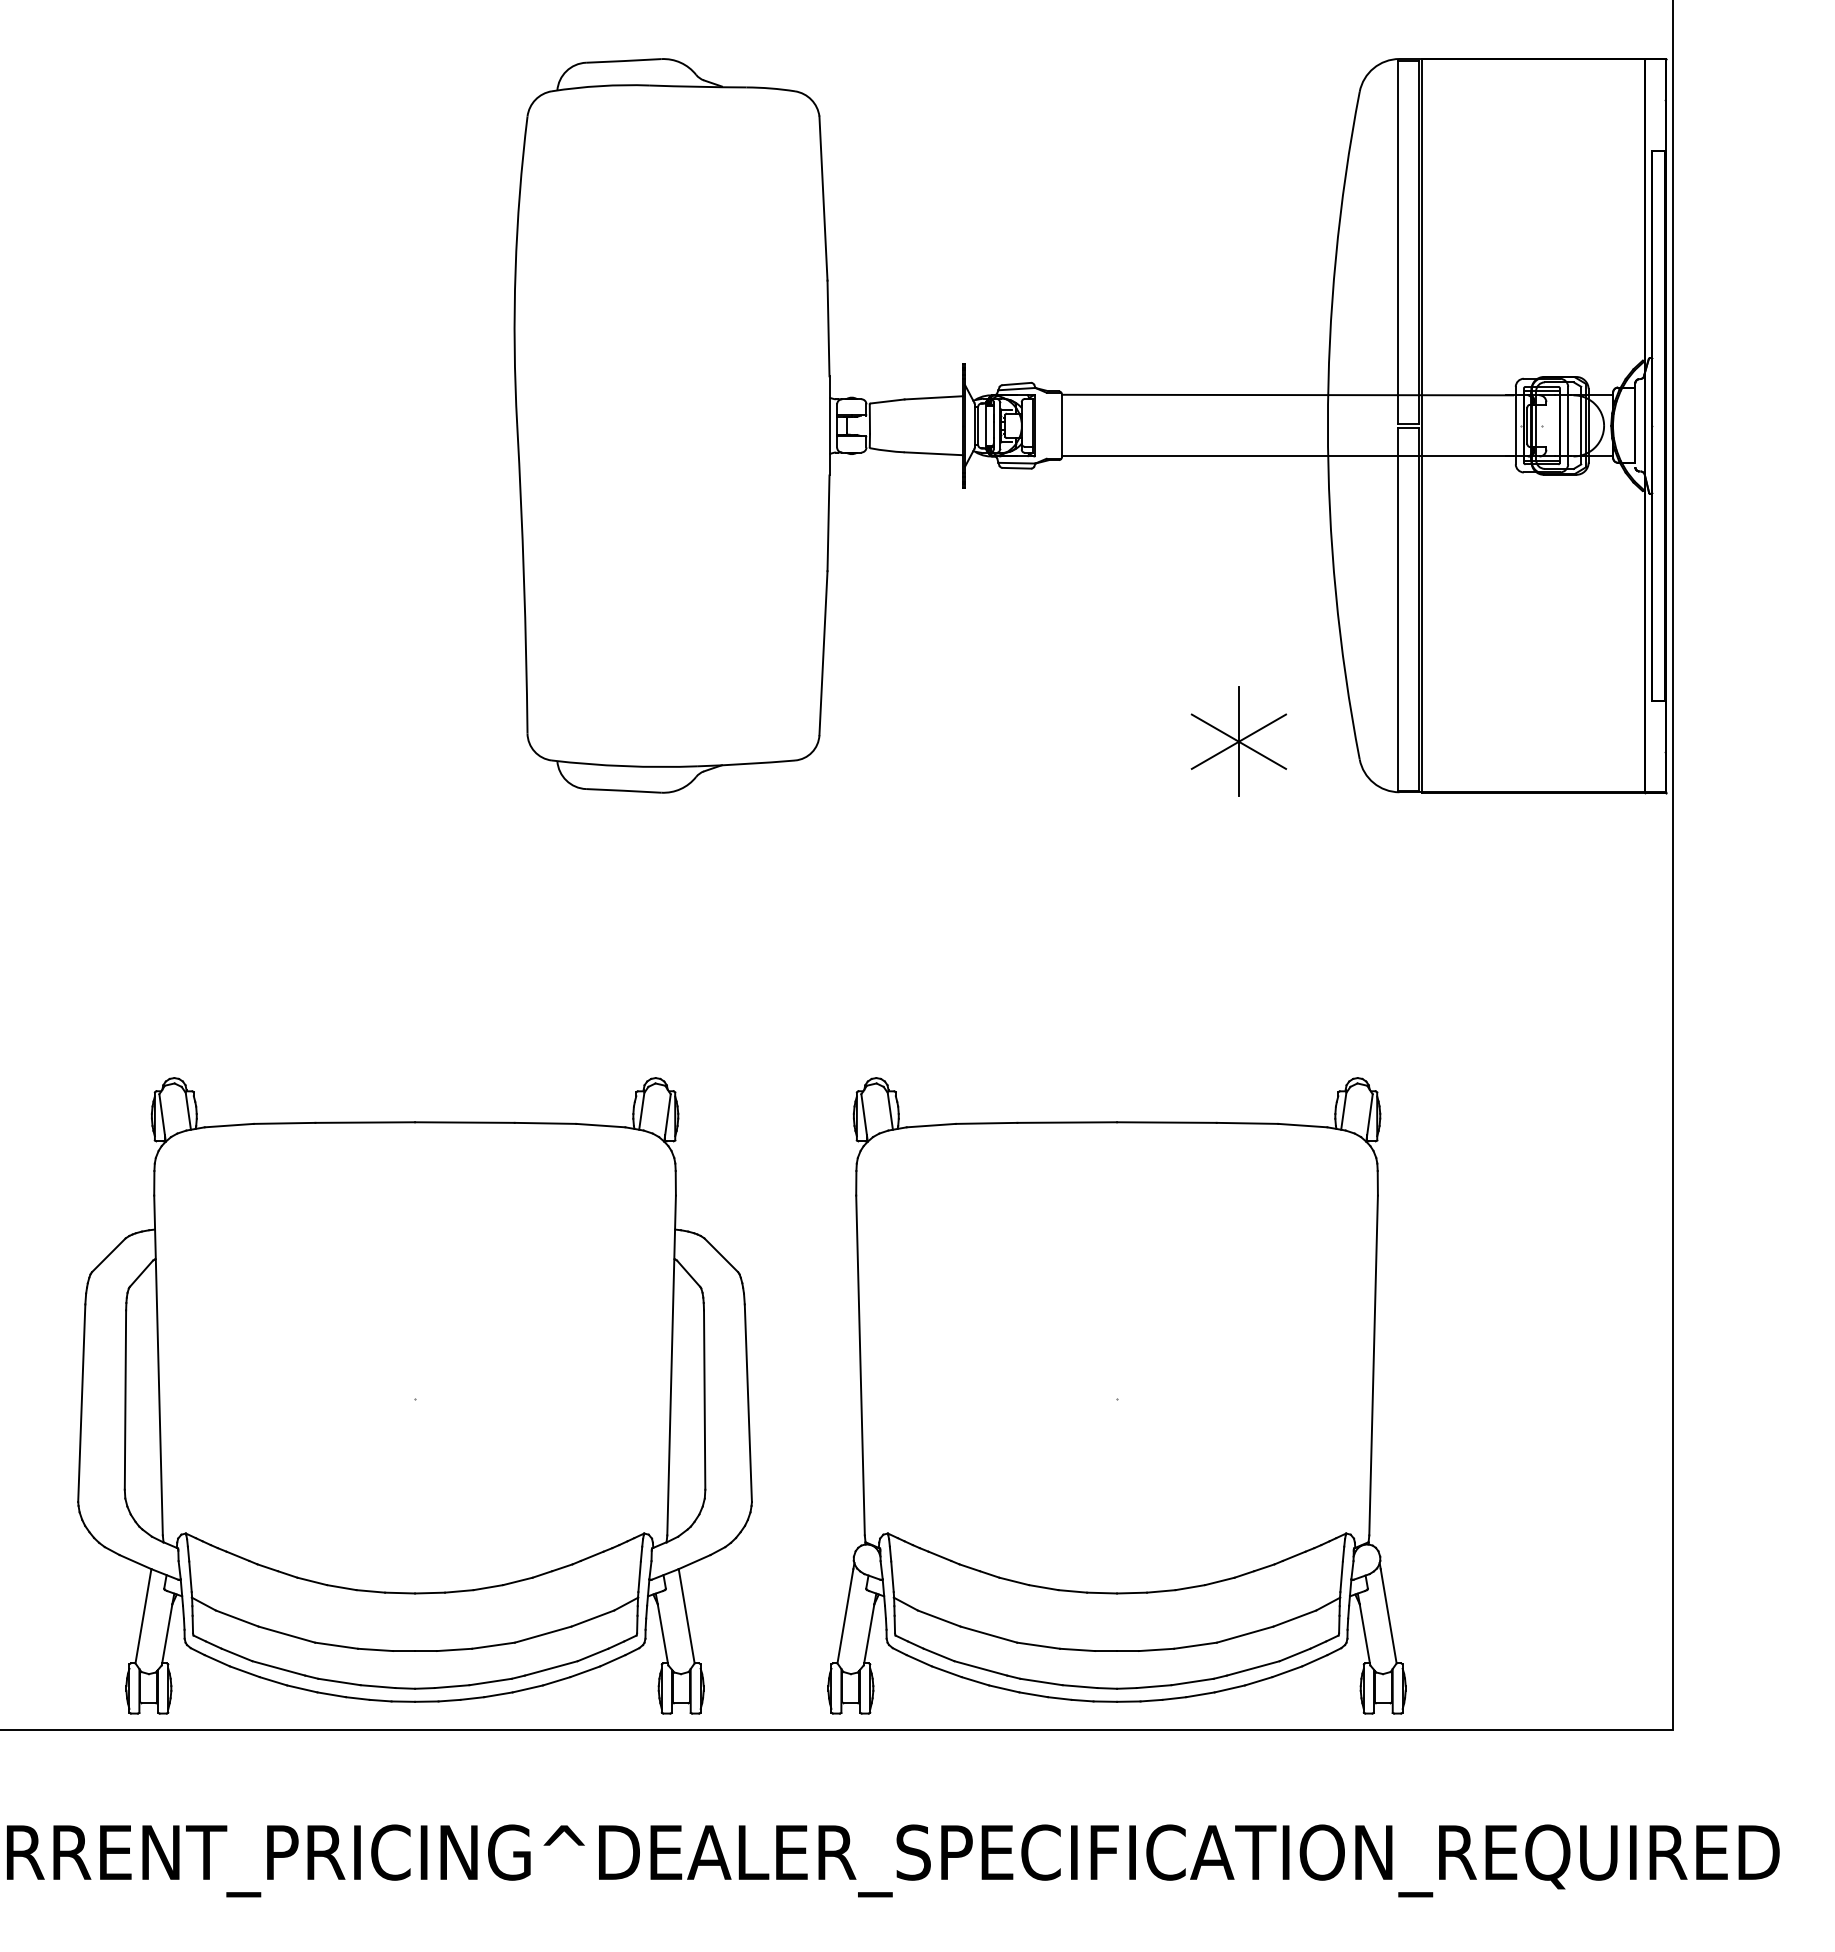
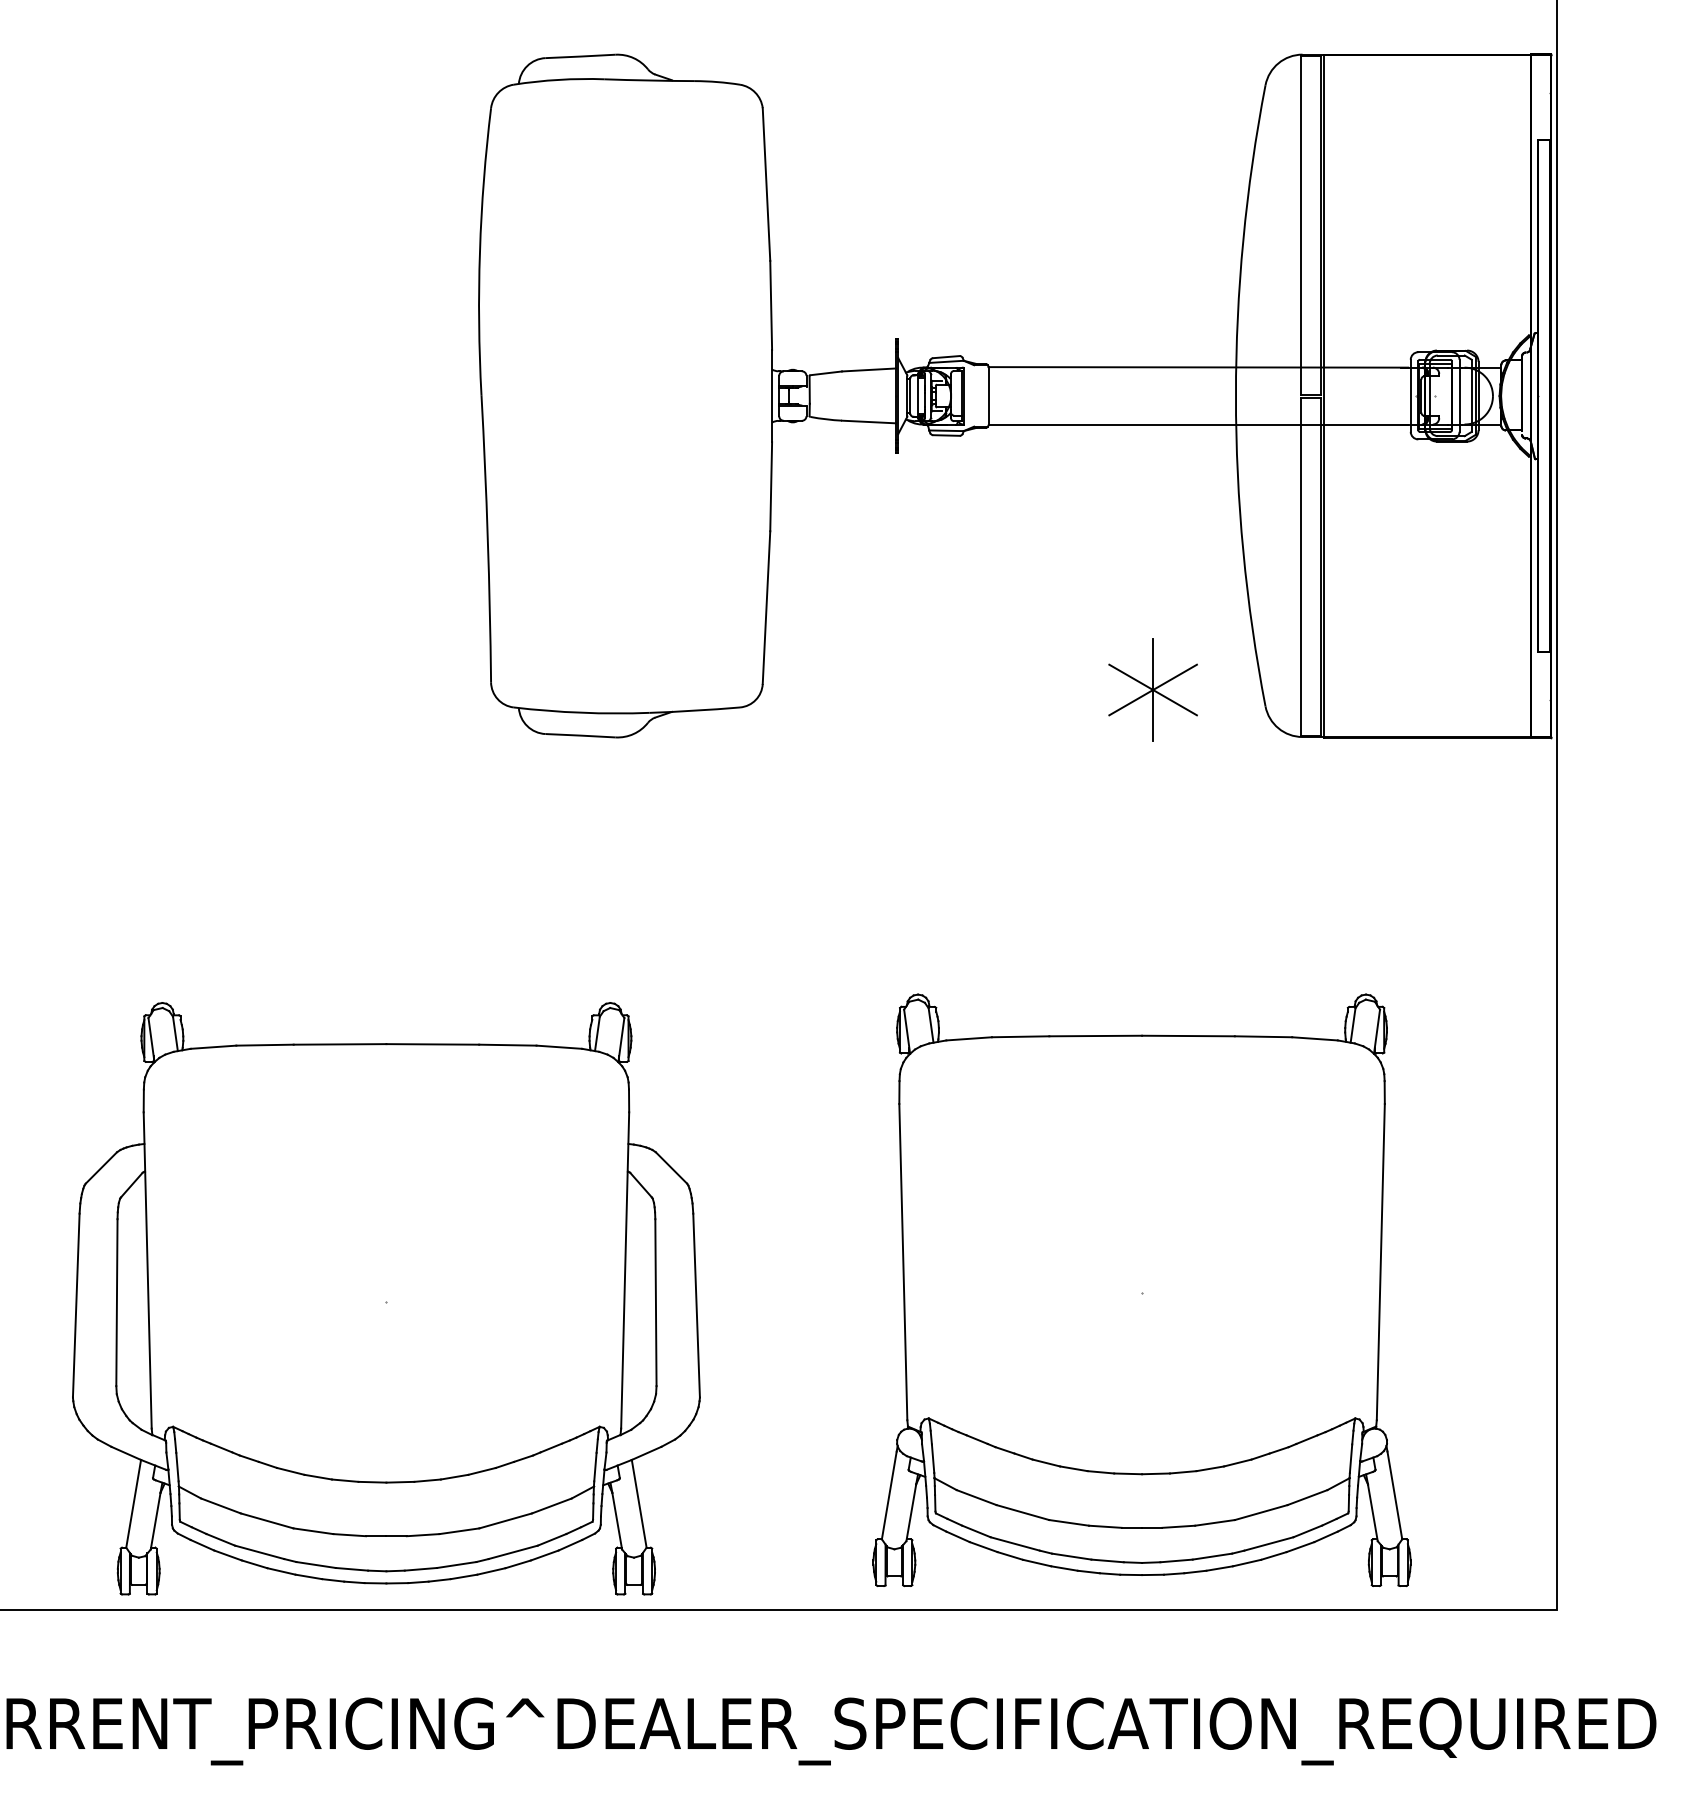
part: (1116, 1395) -> (1141, 1290), moved

